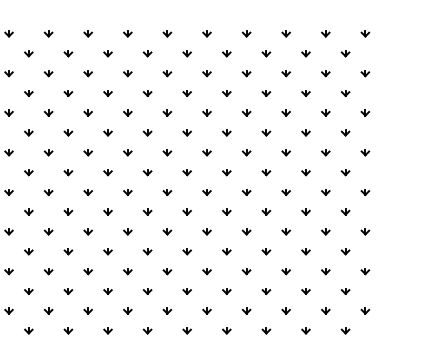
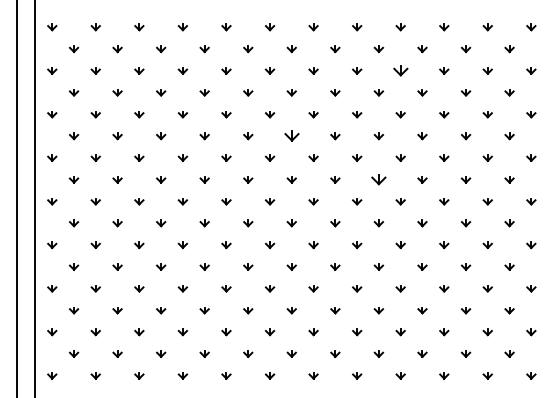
part: (246, 73) -> (400, 70), size x1.6
part: (147, 133) -> (291, 136), size x1.6
part: (226, 172) -> (378, 179), size x1.6

